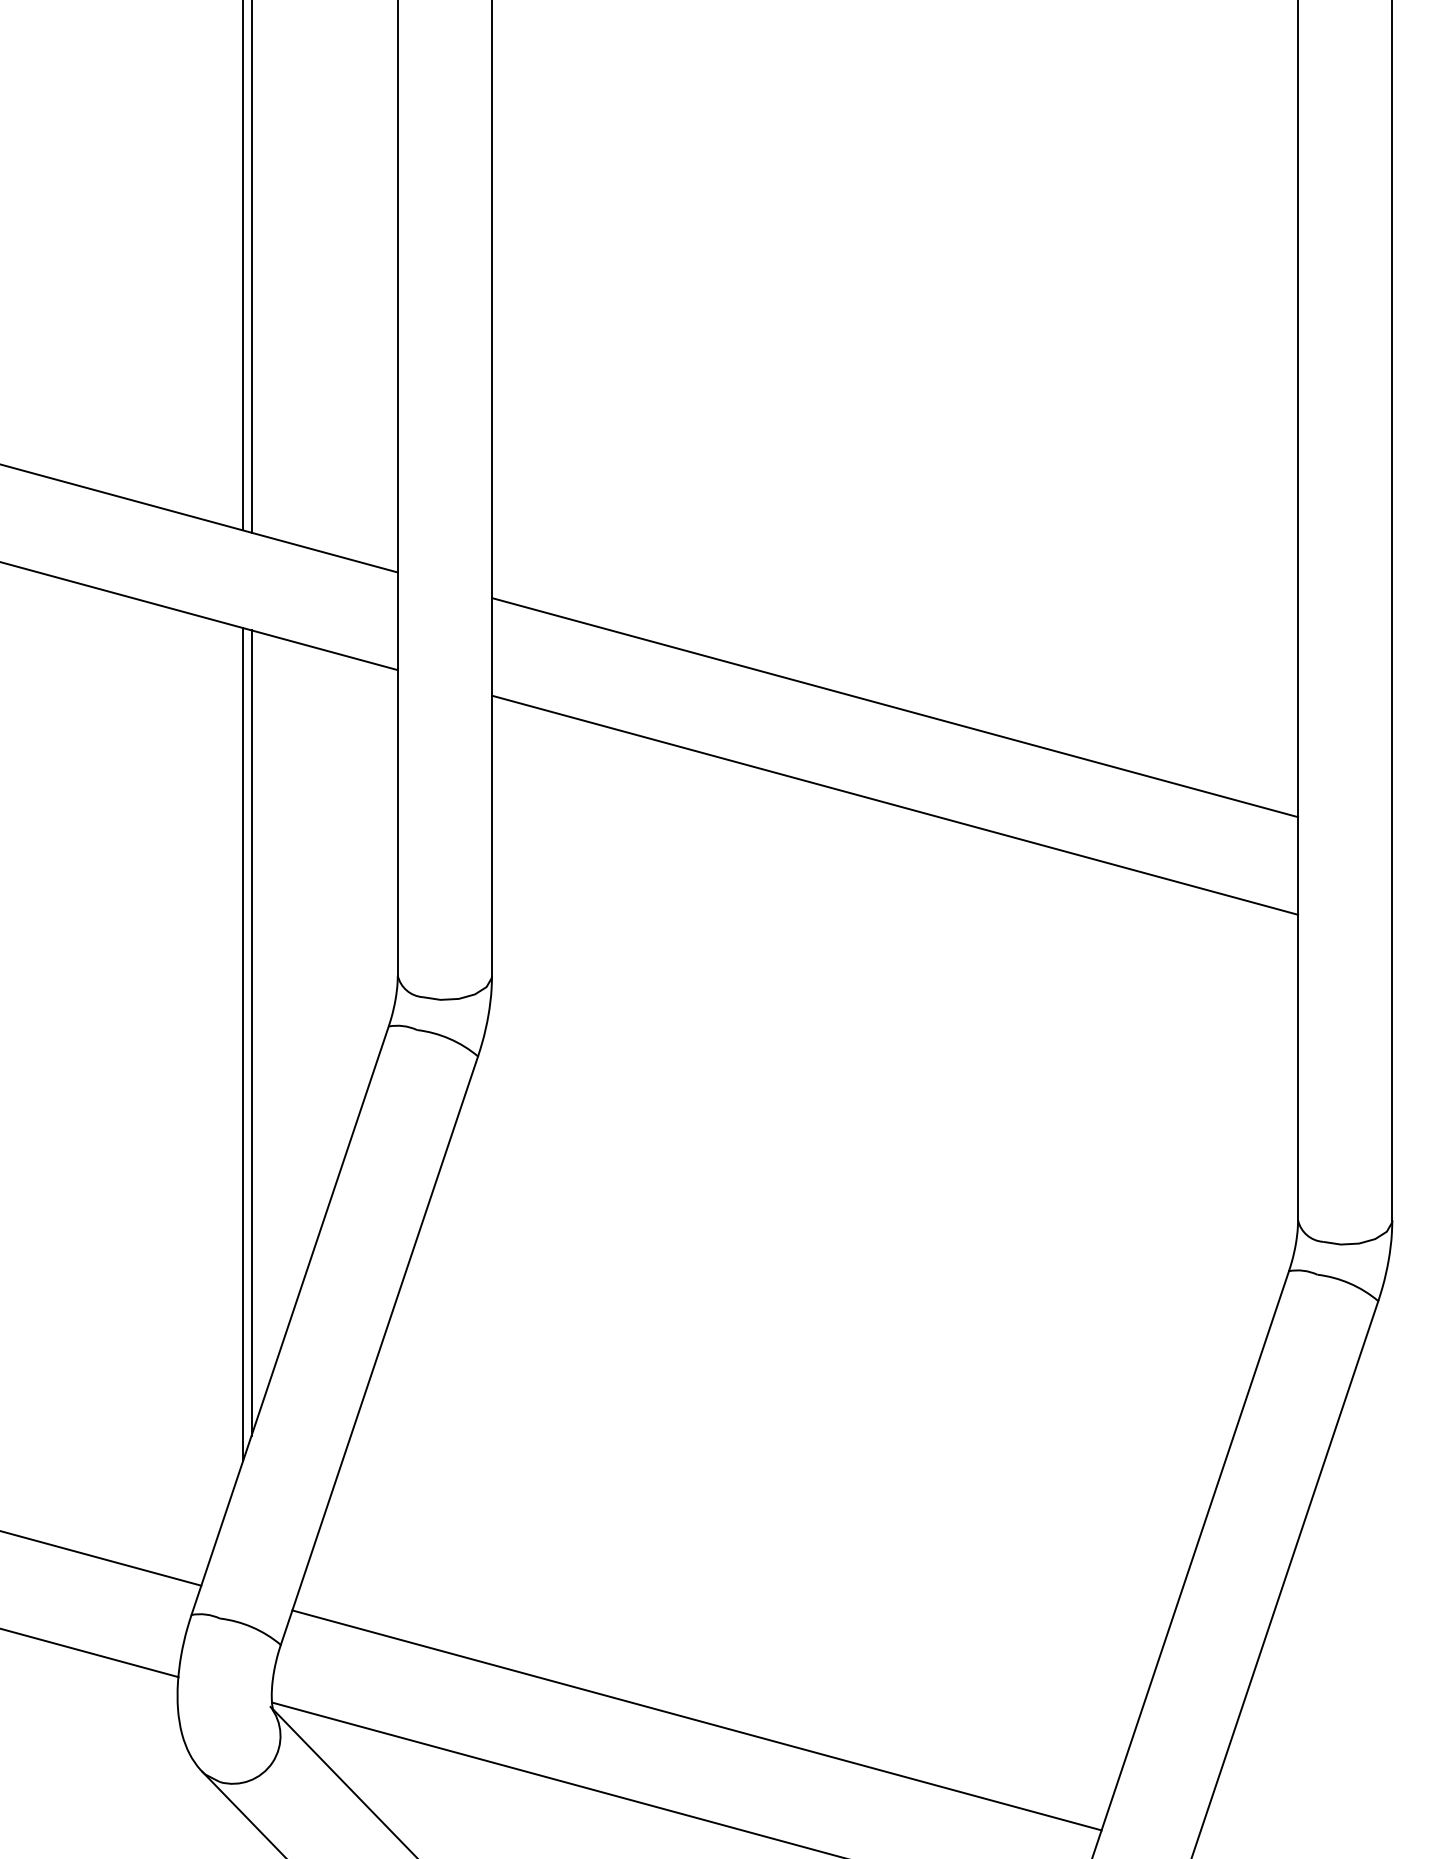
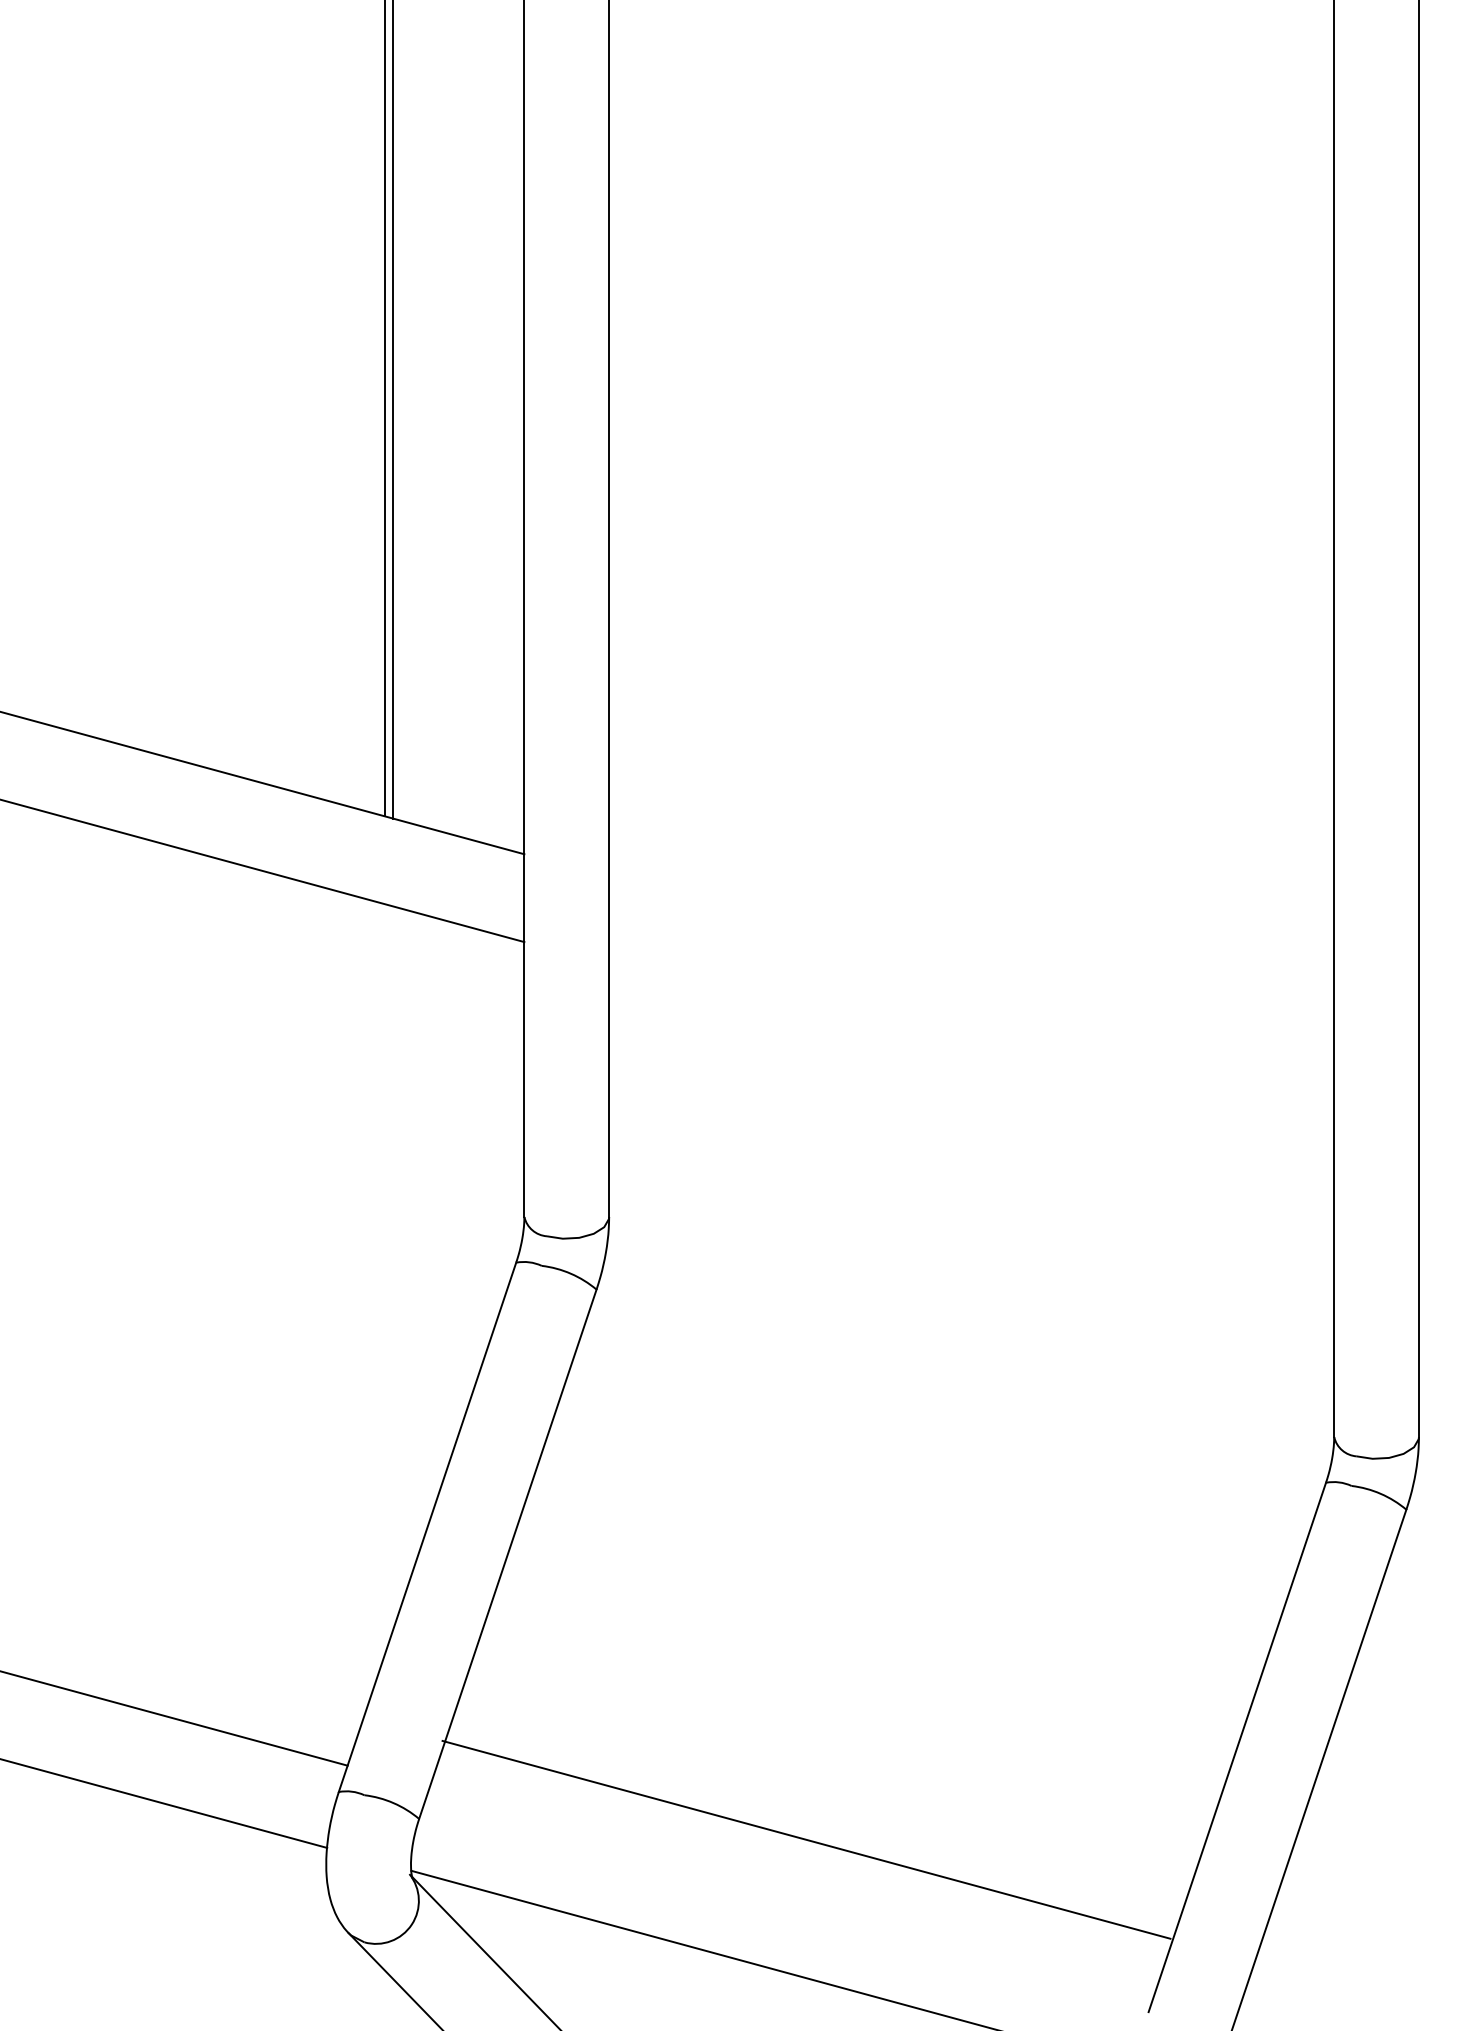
line: (894, 707) -> (971, 975), removed
line: (894, 805) -> (971, 1063), removed
line: (251, 1032) -> (392, 1268), removed
line: (243, 1044) -> (385, 1278), removed
line: (696, 1720) -> (806, 1839), moved

